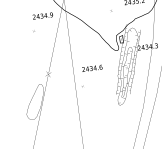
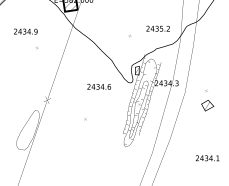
text: (42, 15) -> (25, 31), moved
text: (91, 68) -> (98, 86), moved

